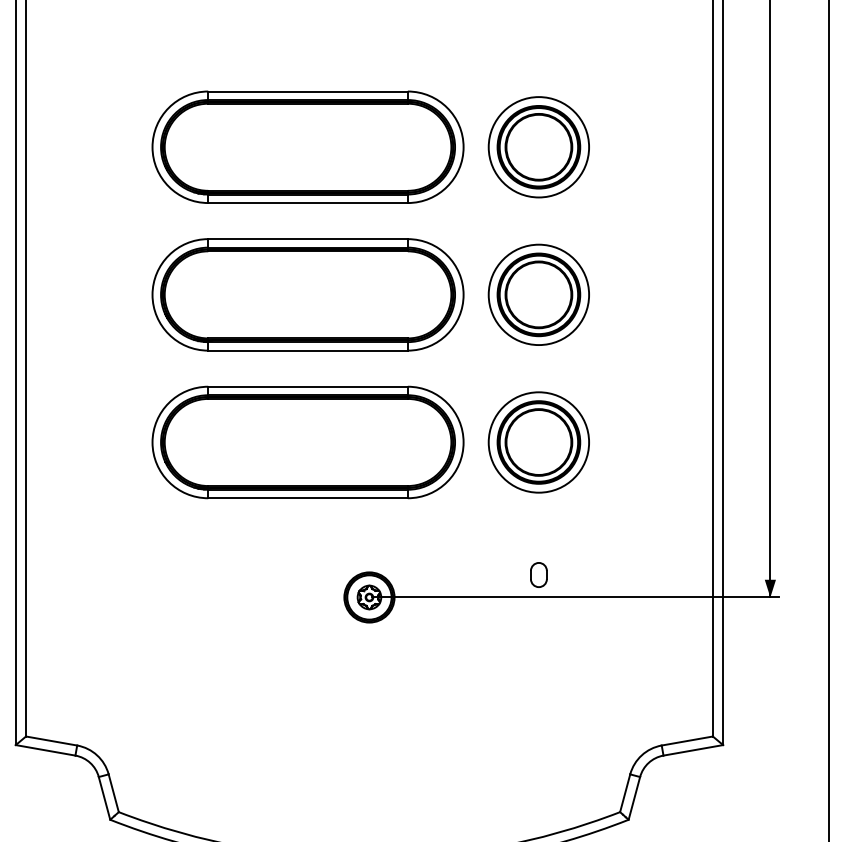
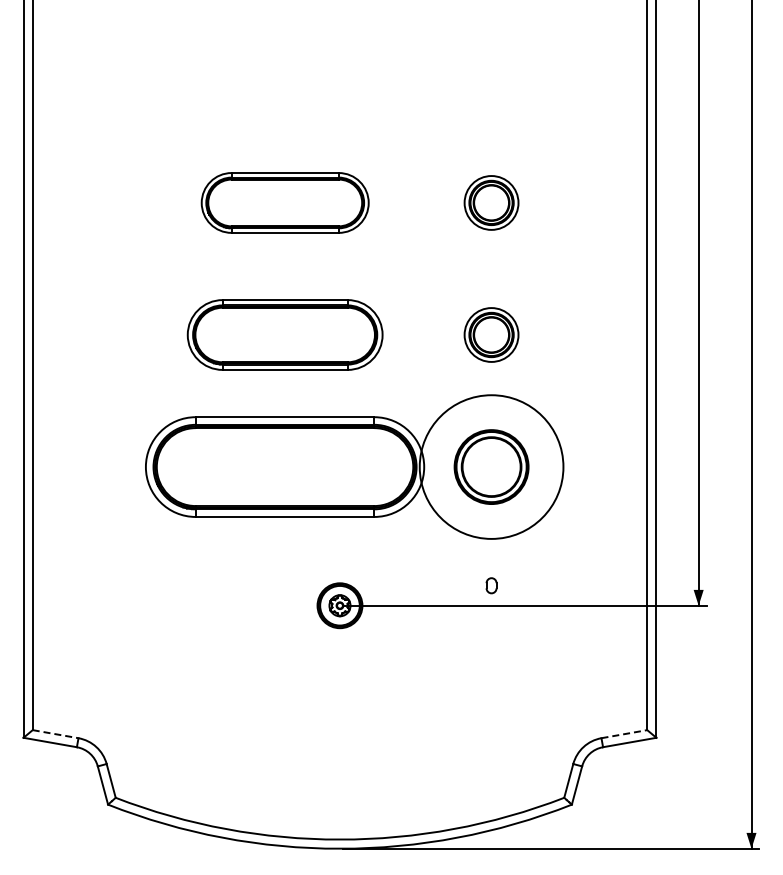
part: (308, 146) -> (285, 202), size x0.6
part: (538, 146) -> (491, 202), size x0.6
part: (308, 294) -> (285, 334), size x0.7
part: (538, 294) -> (491, 334), size x0.6
circle: (538, 441) -> (491, 466), size x1.6
part: (538, 574) -> (491, 585), size x0.7
line: (52, 741) -> (56, 734), solid -> dashed
line: (687, 741) -> (624, 734), solid -> dashed

